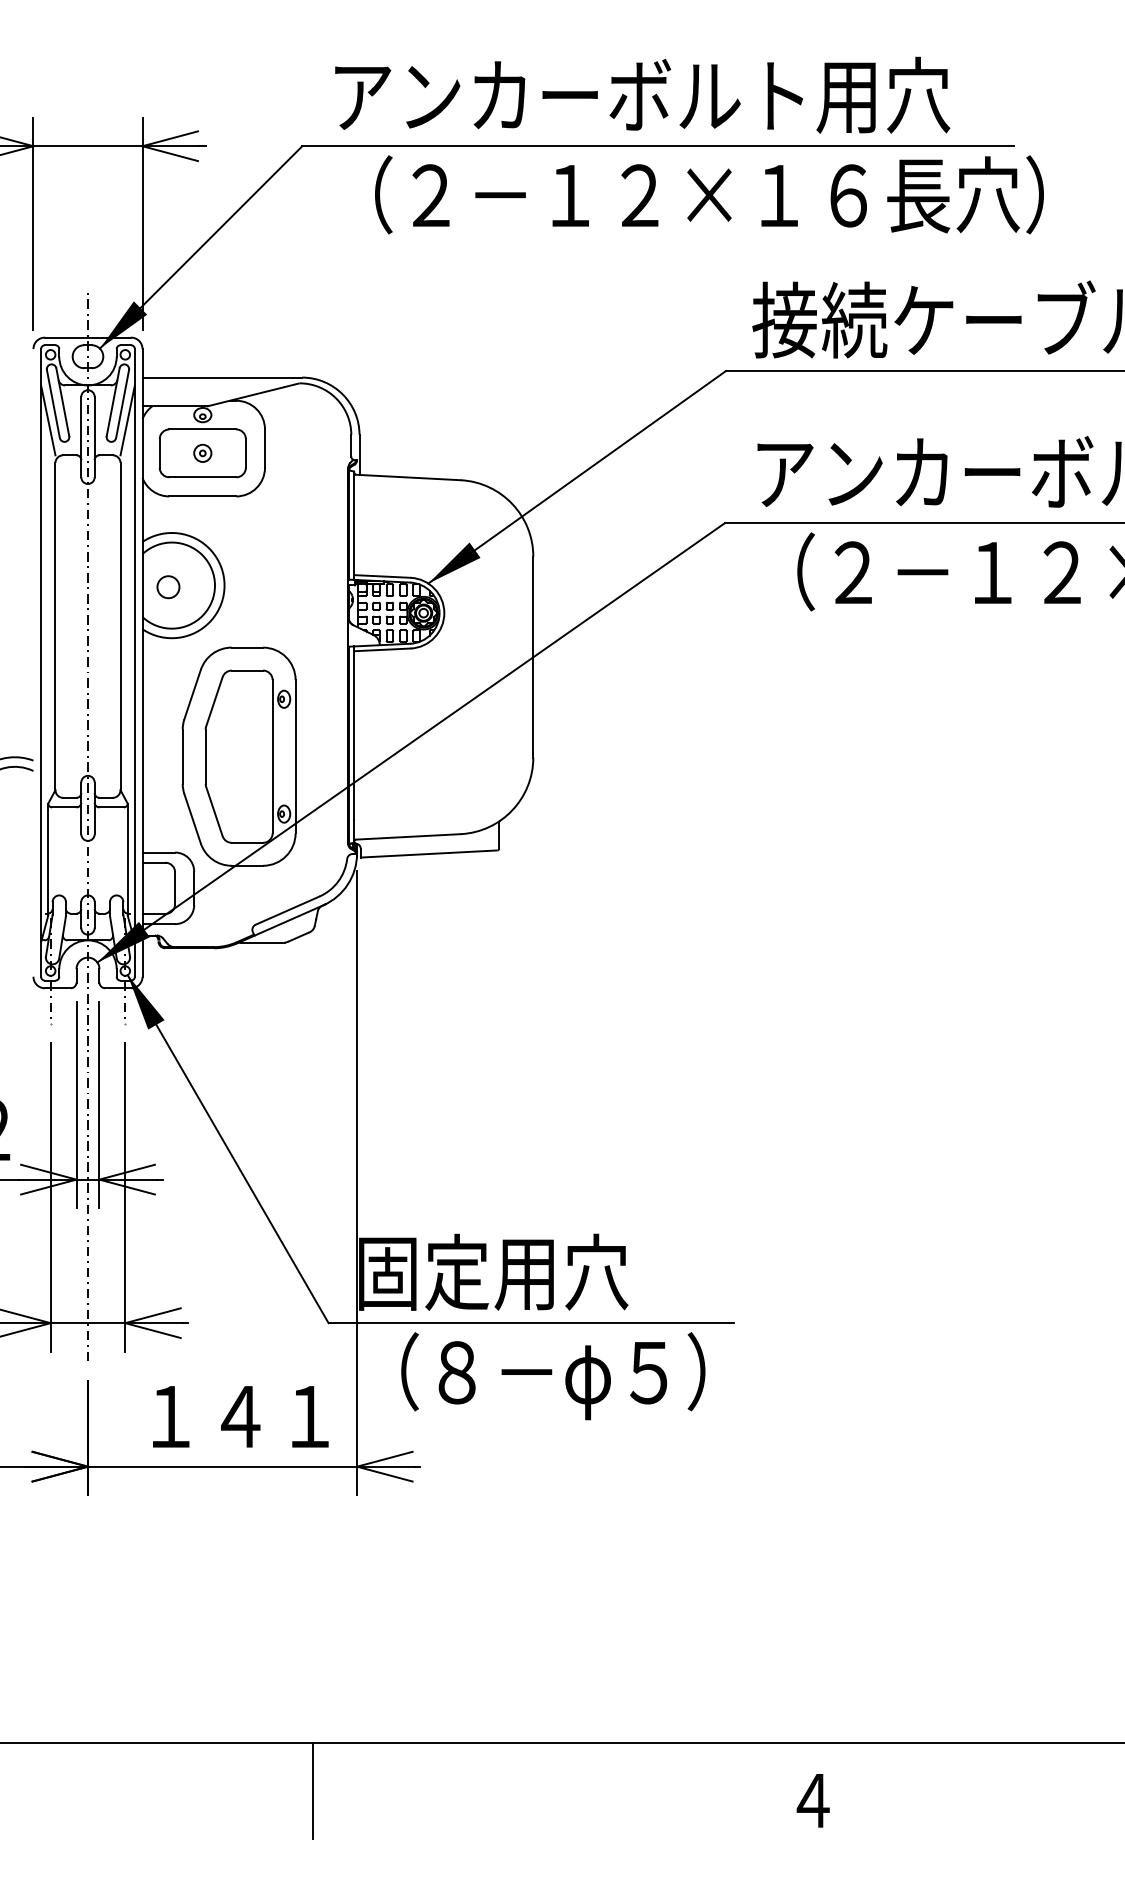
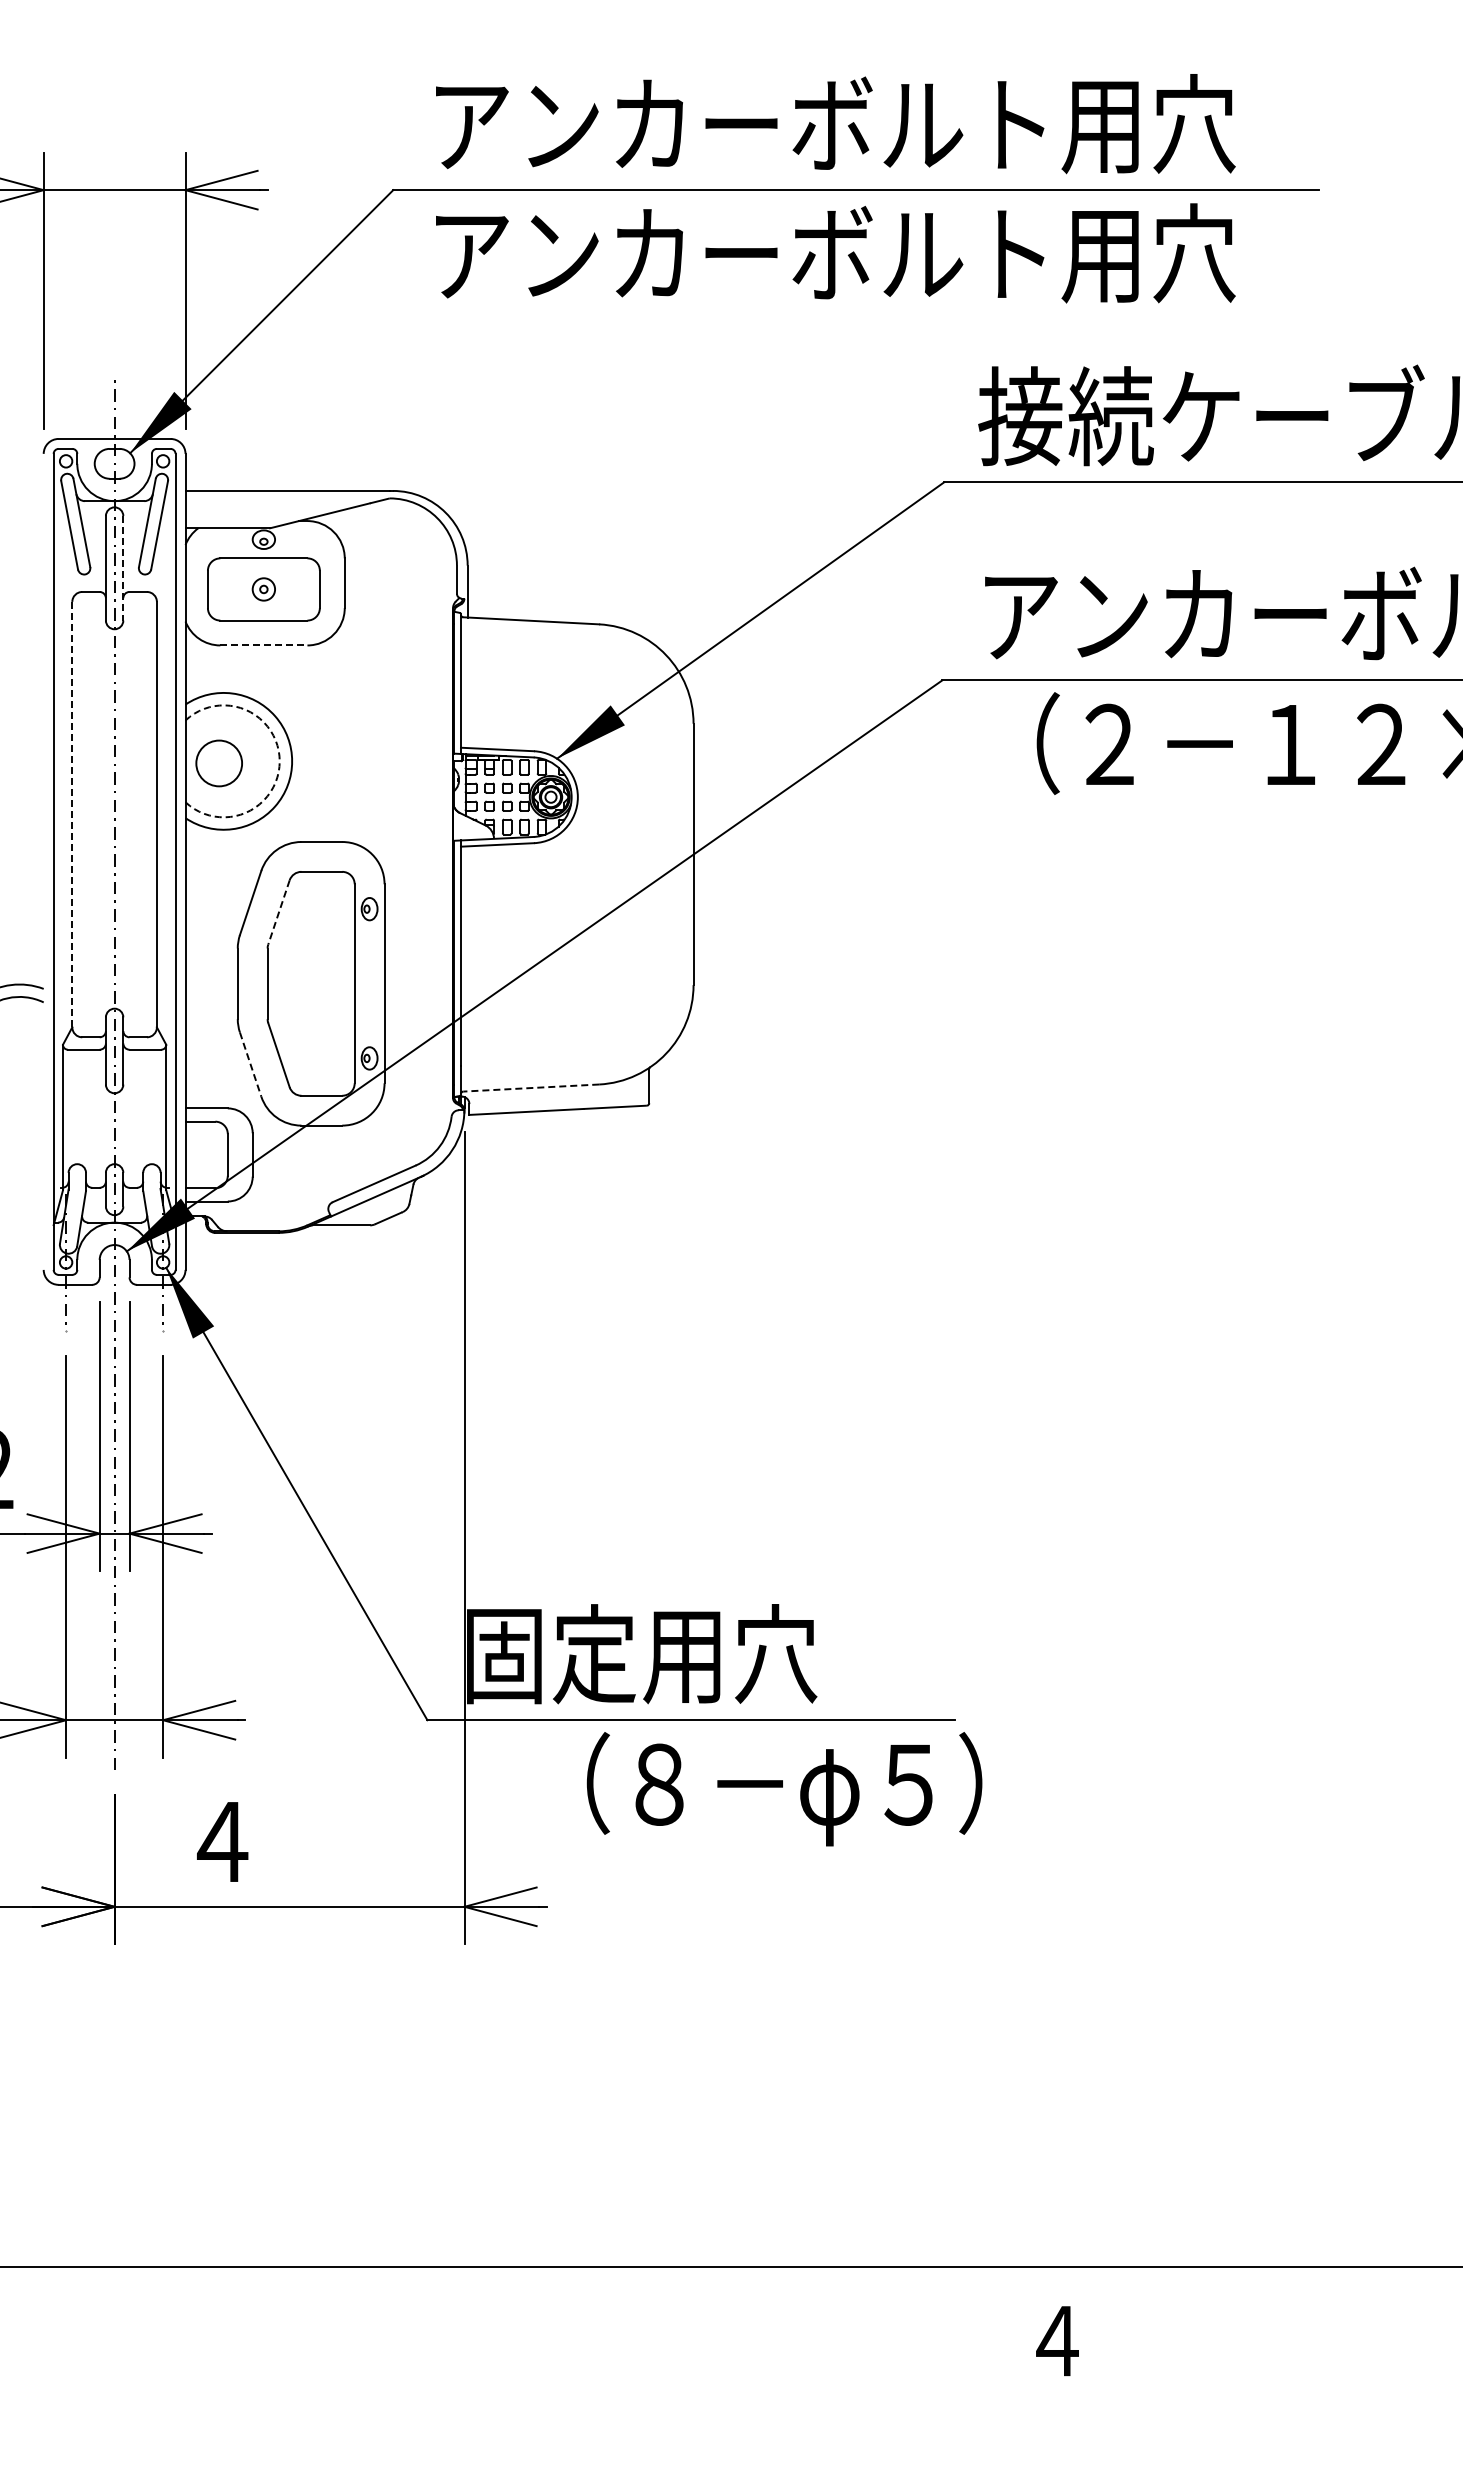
text: (689, 194) -> (896, 252), （２－１２×１６長穴） -> アンカーボルト用穴
line: (47, 420) -> (62, 546), removed
line: (127, 420) -> (165, 546), removed
line: (94, 437) -> (123, 568), solid -> dashed
line: (202, 496) -> (263, 645), solid -> dashed
arc: (214, 585) -> (279, 761), solid -> dashed
circle: (167, 587) -> (218, 763), size x1.6
line: (55, 626) -> (72, 814), solid -> dashed
line: (214, 701) -> (278, 912), solid -> dashed
line: (192, 818) -> (250, 1064), solid -> dashed
line: (407, 837) -> (530, 1088), solid -> dashed
text: (553, 1376) -> (784, 1789), moved
text: (239, 1416) -> (311, 1841), １４１ -> ４
line: (313, 1791) -> (407, 2328), removed

